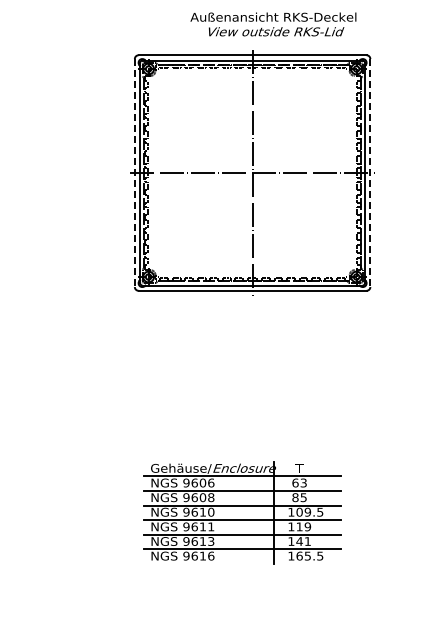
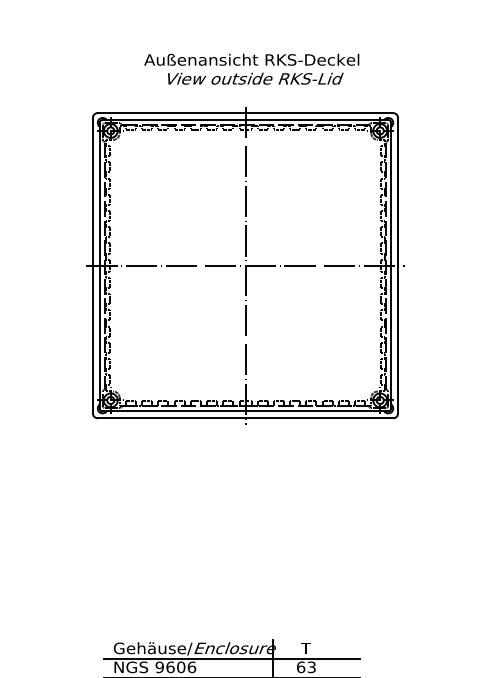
text: (273, 24) -> (251, 69), moved
line: (134, 173) -> (92, 266), dashed -> solid
line: (370, 173) -> (398, 266), dashed -> solid

